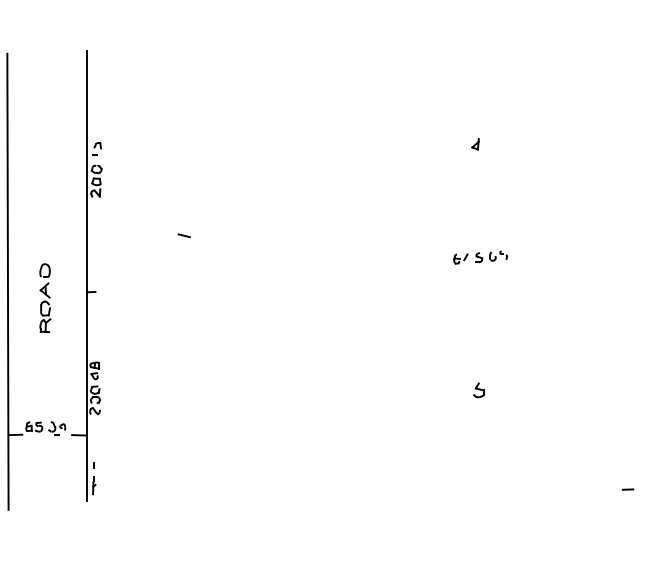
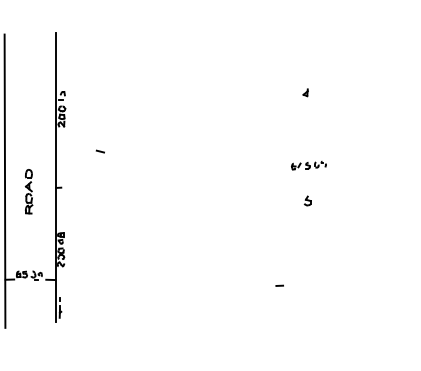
line: (182, 235) -> (99, 151), moved
part: (478, 389) -> (307, 200), moved
line: (627, 489) -> (279, 285), moved

